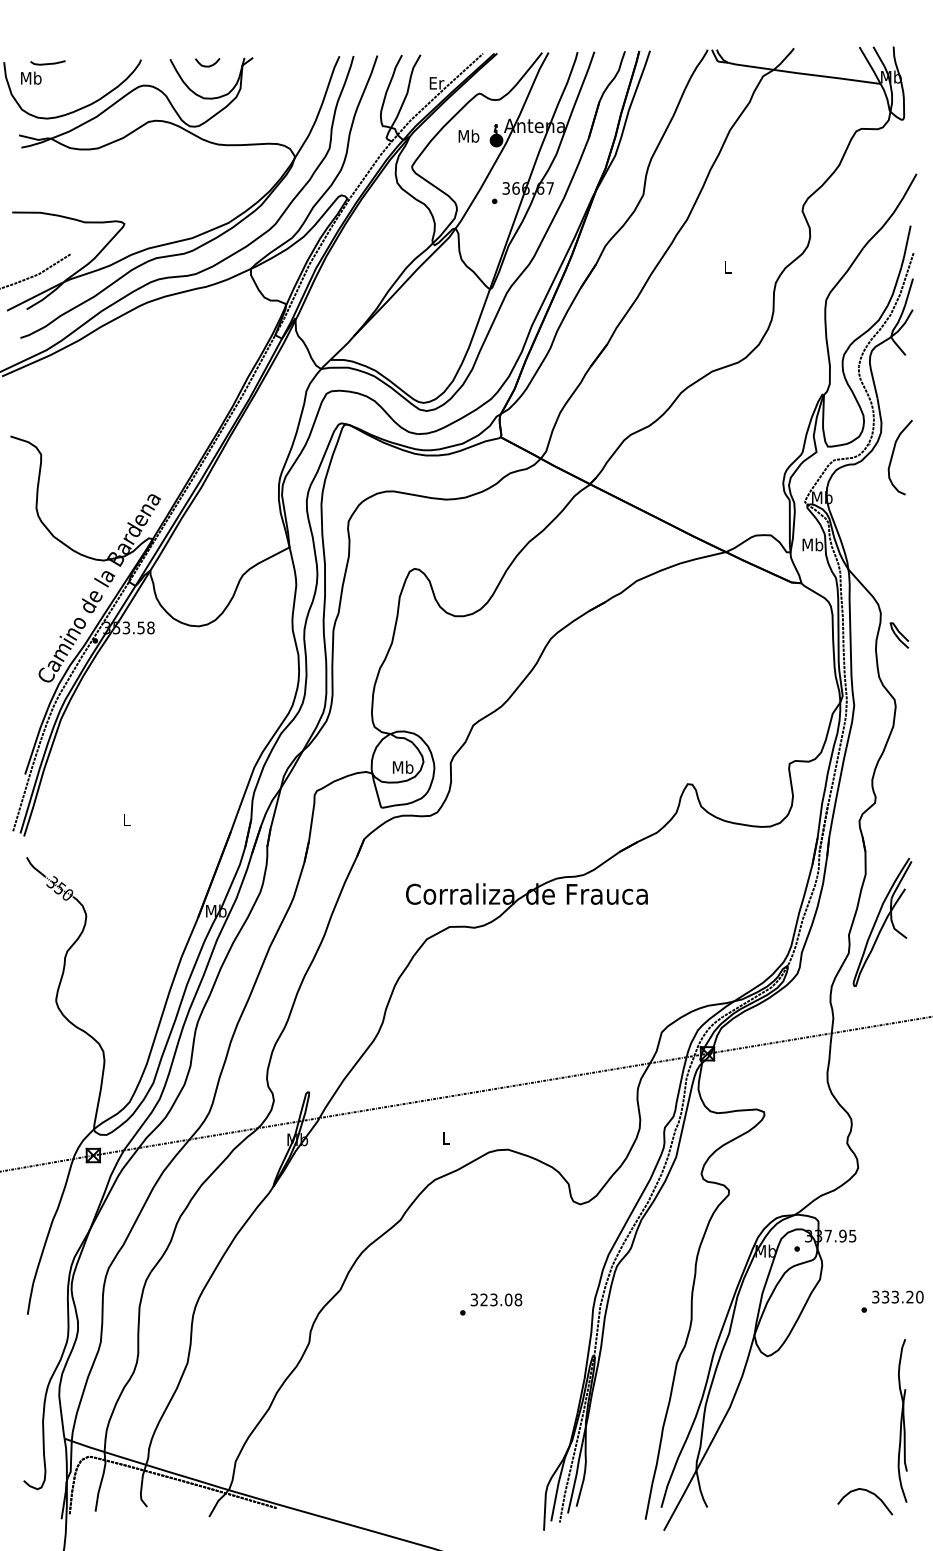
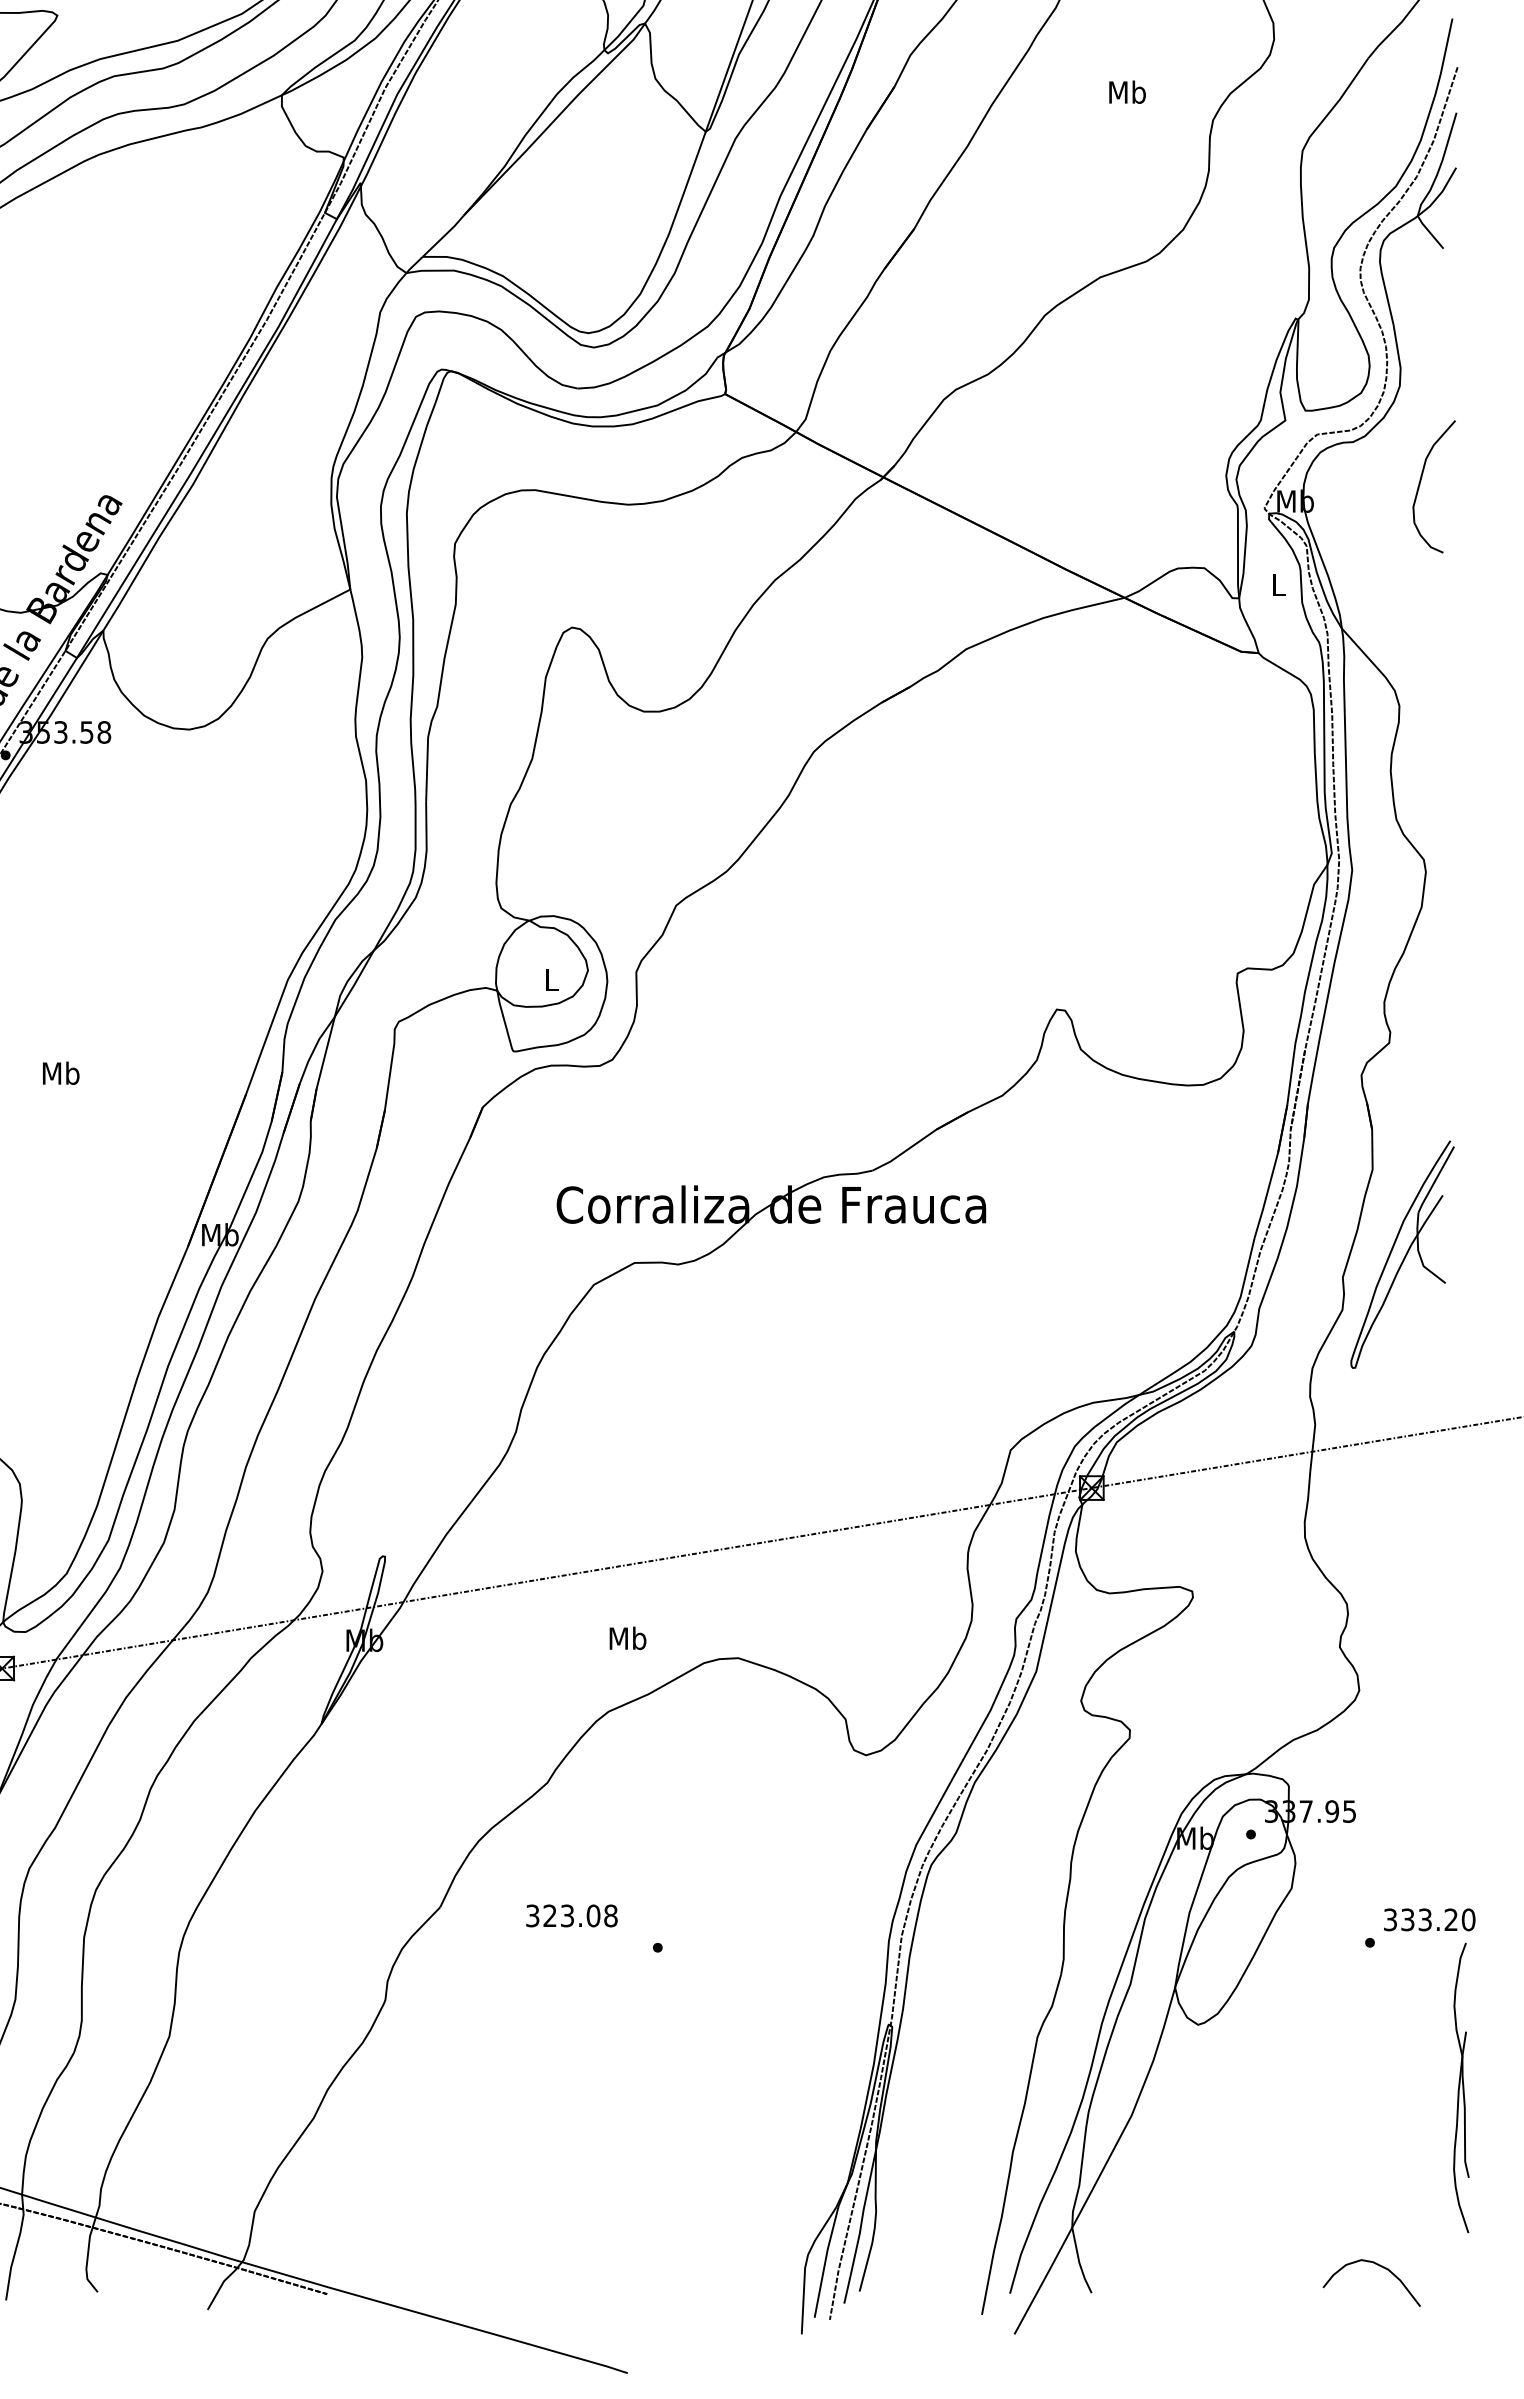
text: (727, 266) -> (1127, 91), L -> Mb
curve: (893, 455) -> (1421, 483), moved
text: (812, 544) -> (1278, 584), Mb -> L
curve: (900, 634) -> (1434, 744), removed
text: (402, 766) -> (550, 978), Mb -> L
text: (126, 819) -> (60, 1072), L -> Mb
text: (445, 1138) -> (626, 1638), L -> Mb
text: (496, 1299) -> (571, 1915), moved
part: (902, 1420) -> (1460, 2087), moved

